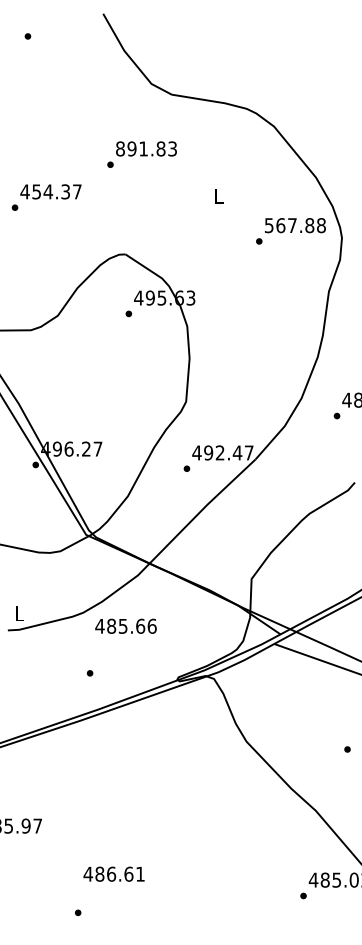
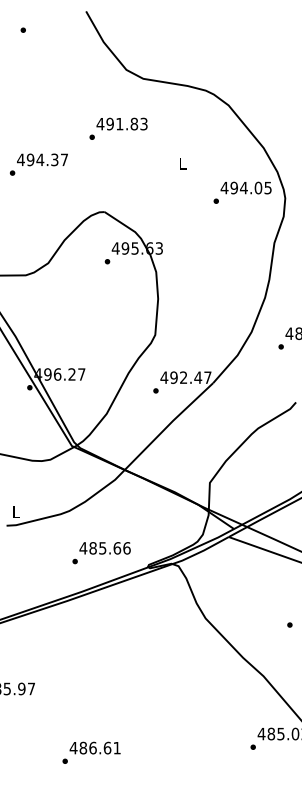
text: (120, 148) -> (100, 123), 891.83 -> 491.83
text: (36, 191) -> (30, 159), 454.37 -> 494.37
text: (294, 224) -> (245, 187), 567.88 -> 494.05
text: (125, 626) -> (104, 548), moved
text: (113, 873) -> (94, 747), moved

